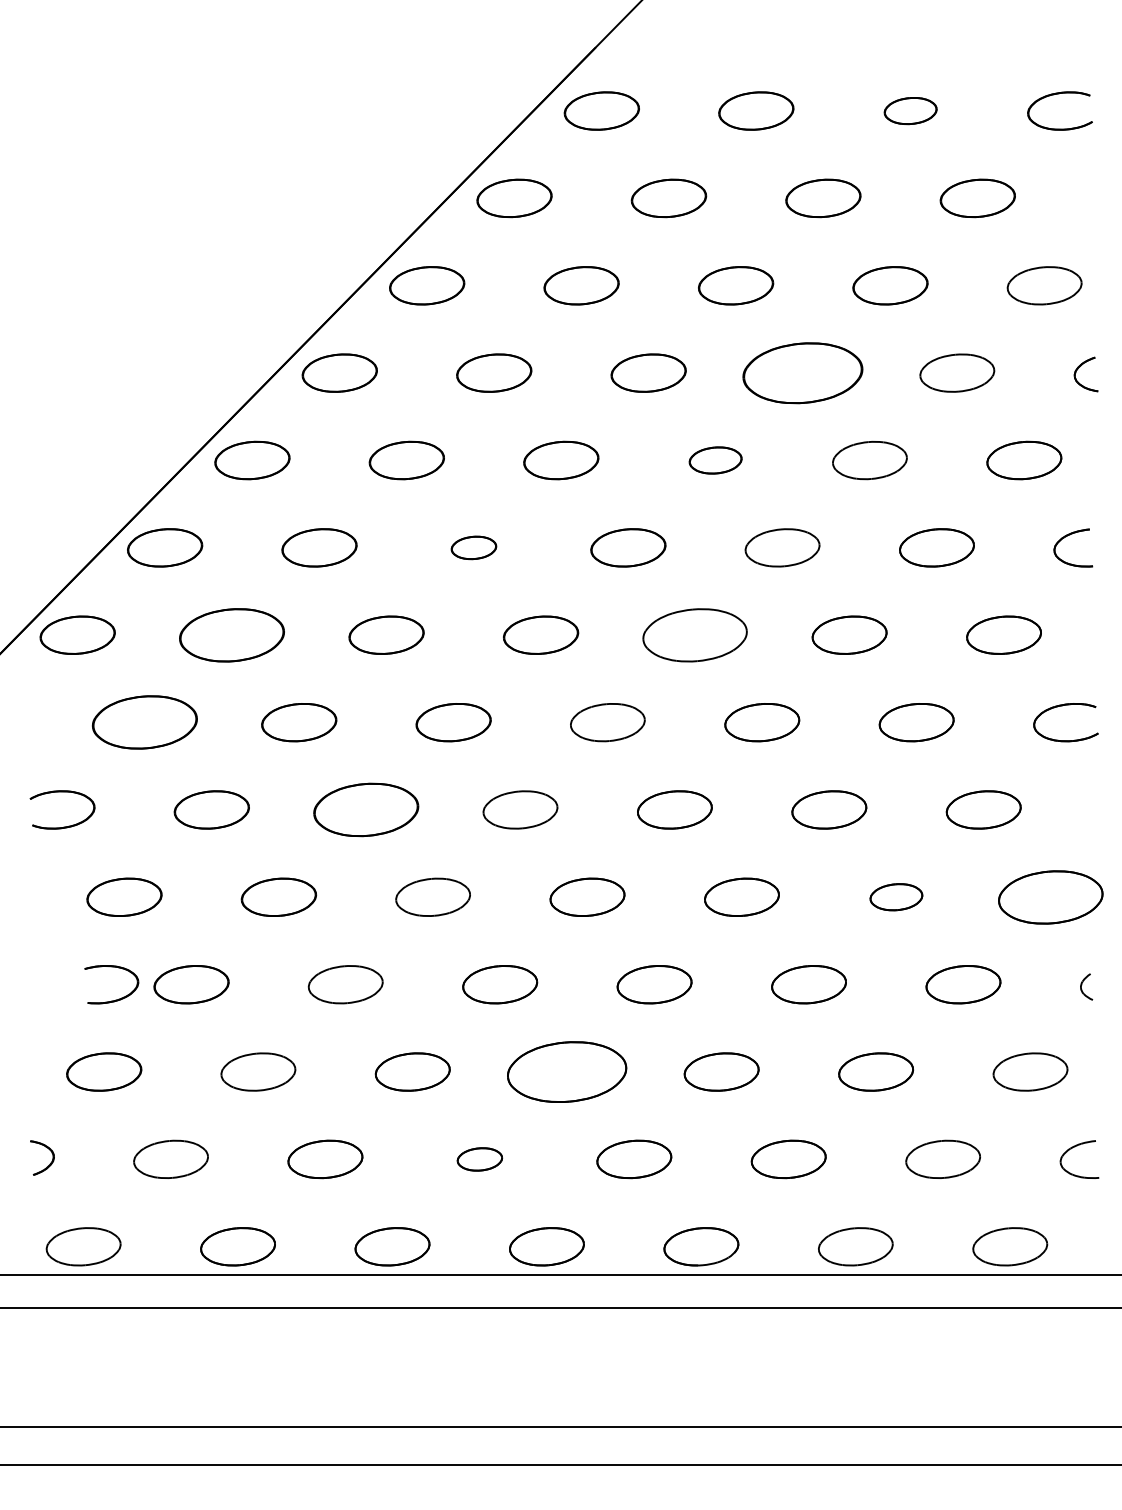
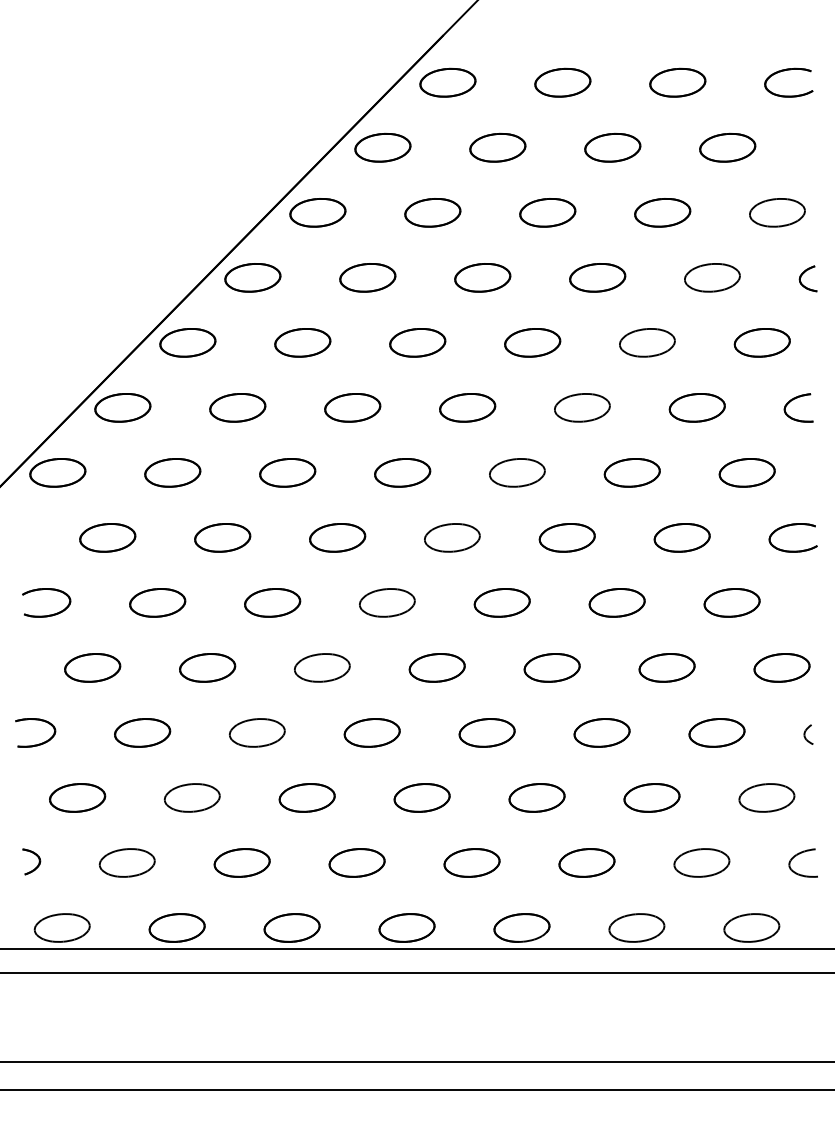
part: (910, 110) -> (677, 82), size x1.43
part: (803, 372) -> (597, 277), size x0.62
part: (715, 460) -> (532, 342), size x1.43
part: (473, 547) -> (352, 407), size x1.67
part: (232, 634) -> (173, 472), size x0.71
part: (695, 634) -> (517, 472), size x0.71
part: (144, 722) -> (107, 537), size x0.71
part: (366, 809) -> (272, 602), size x0.71
part: (896, 896) -> (667, 667), size x1.43
part: (1050, 896) -> (781, 667), size x0.71
part: (115, 999) -> (38, 743), moved
part: (567, 1071) -> (422, 797), size x0.62
part: (479, 1159) -> (356, 863), size x1.67

